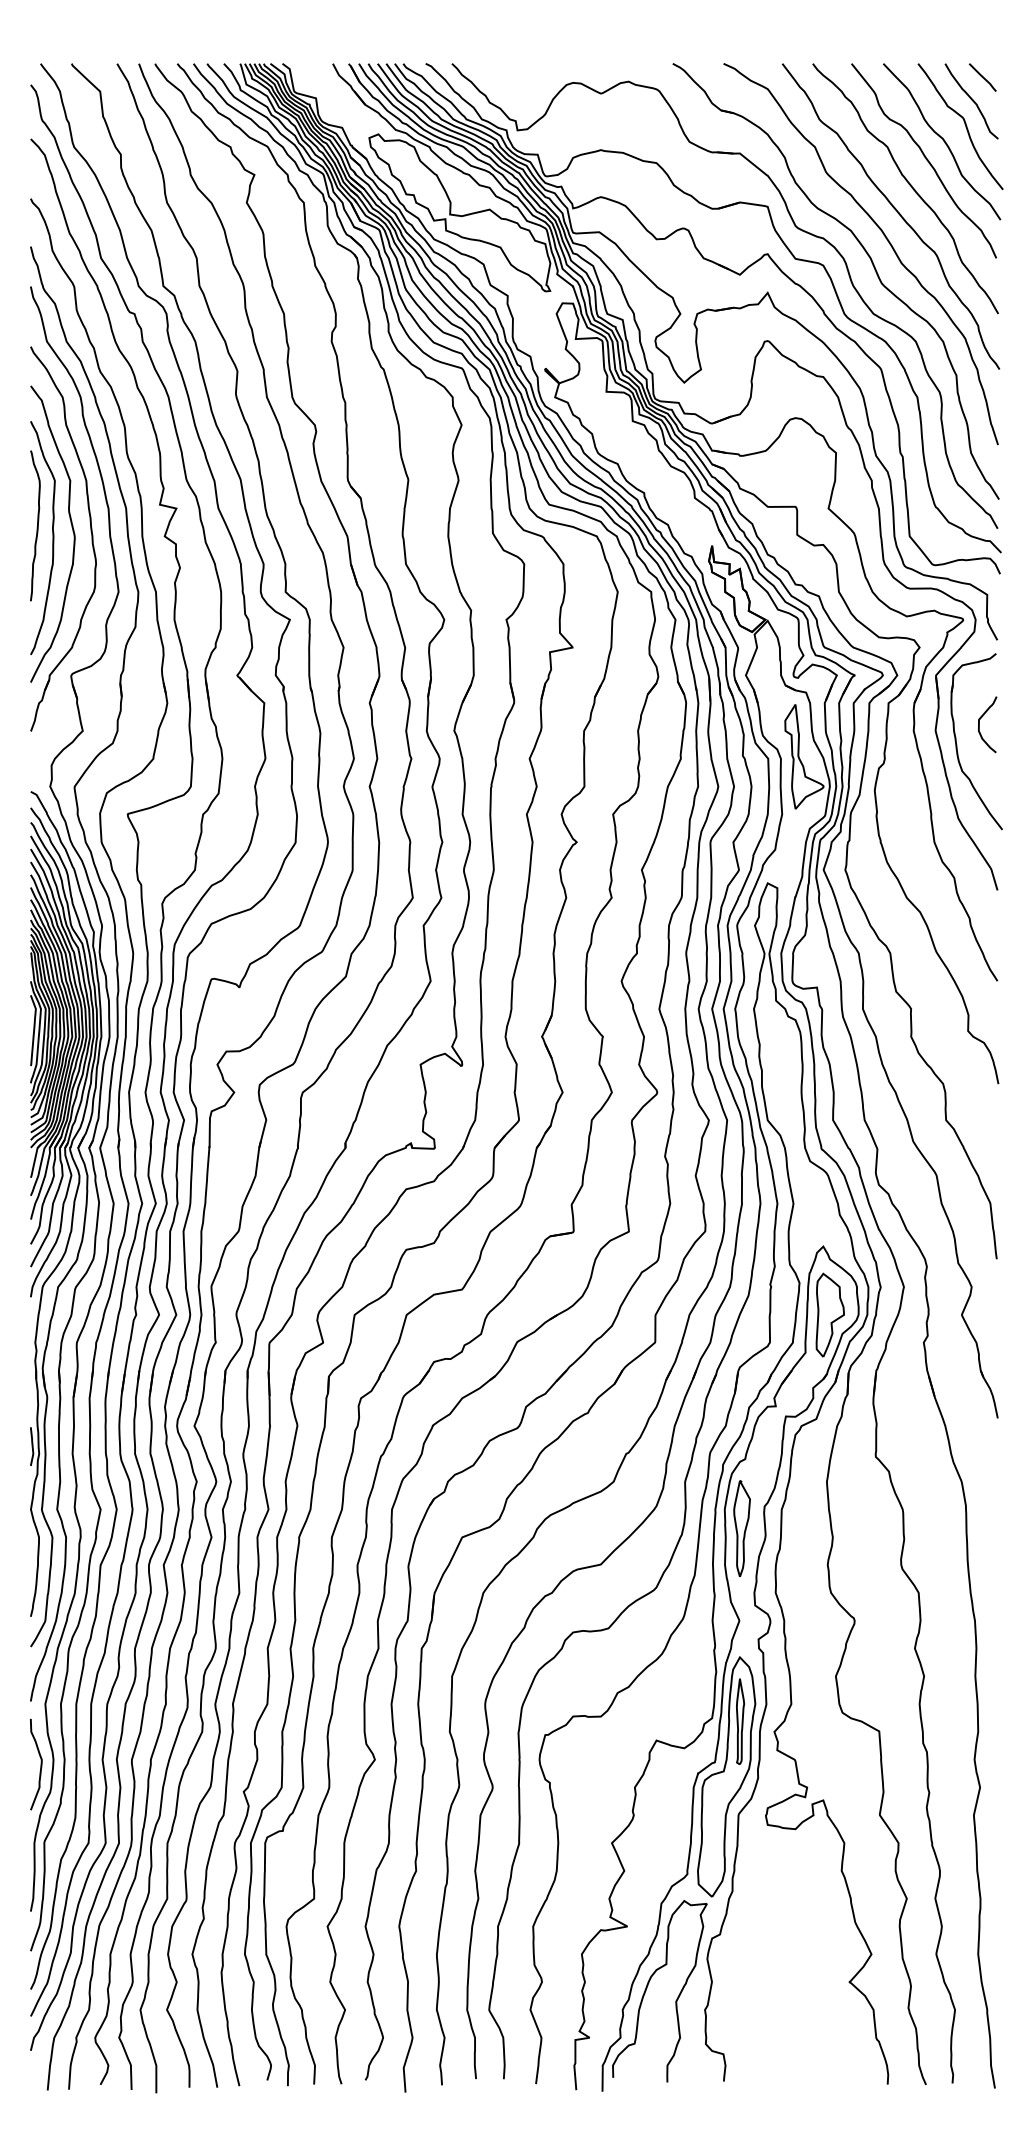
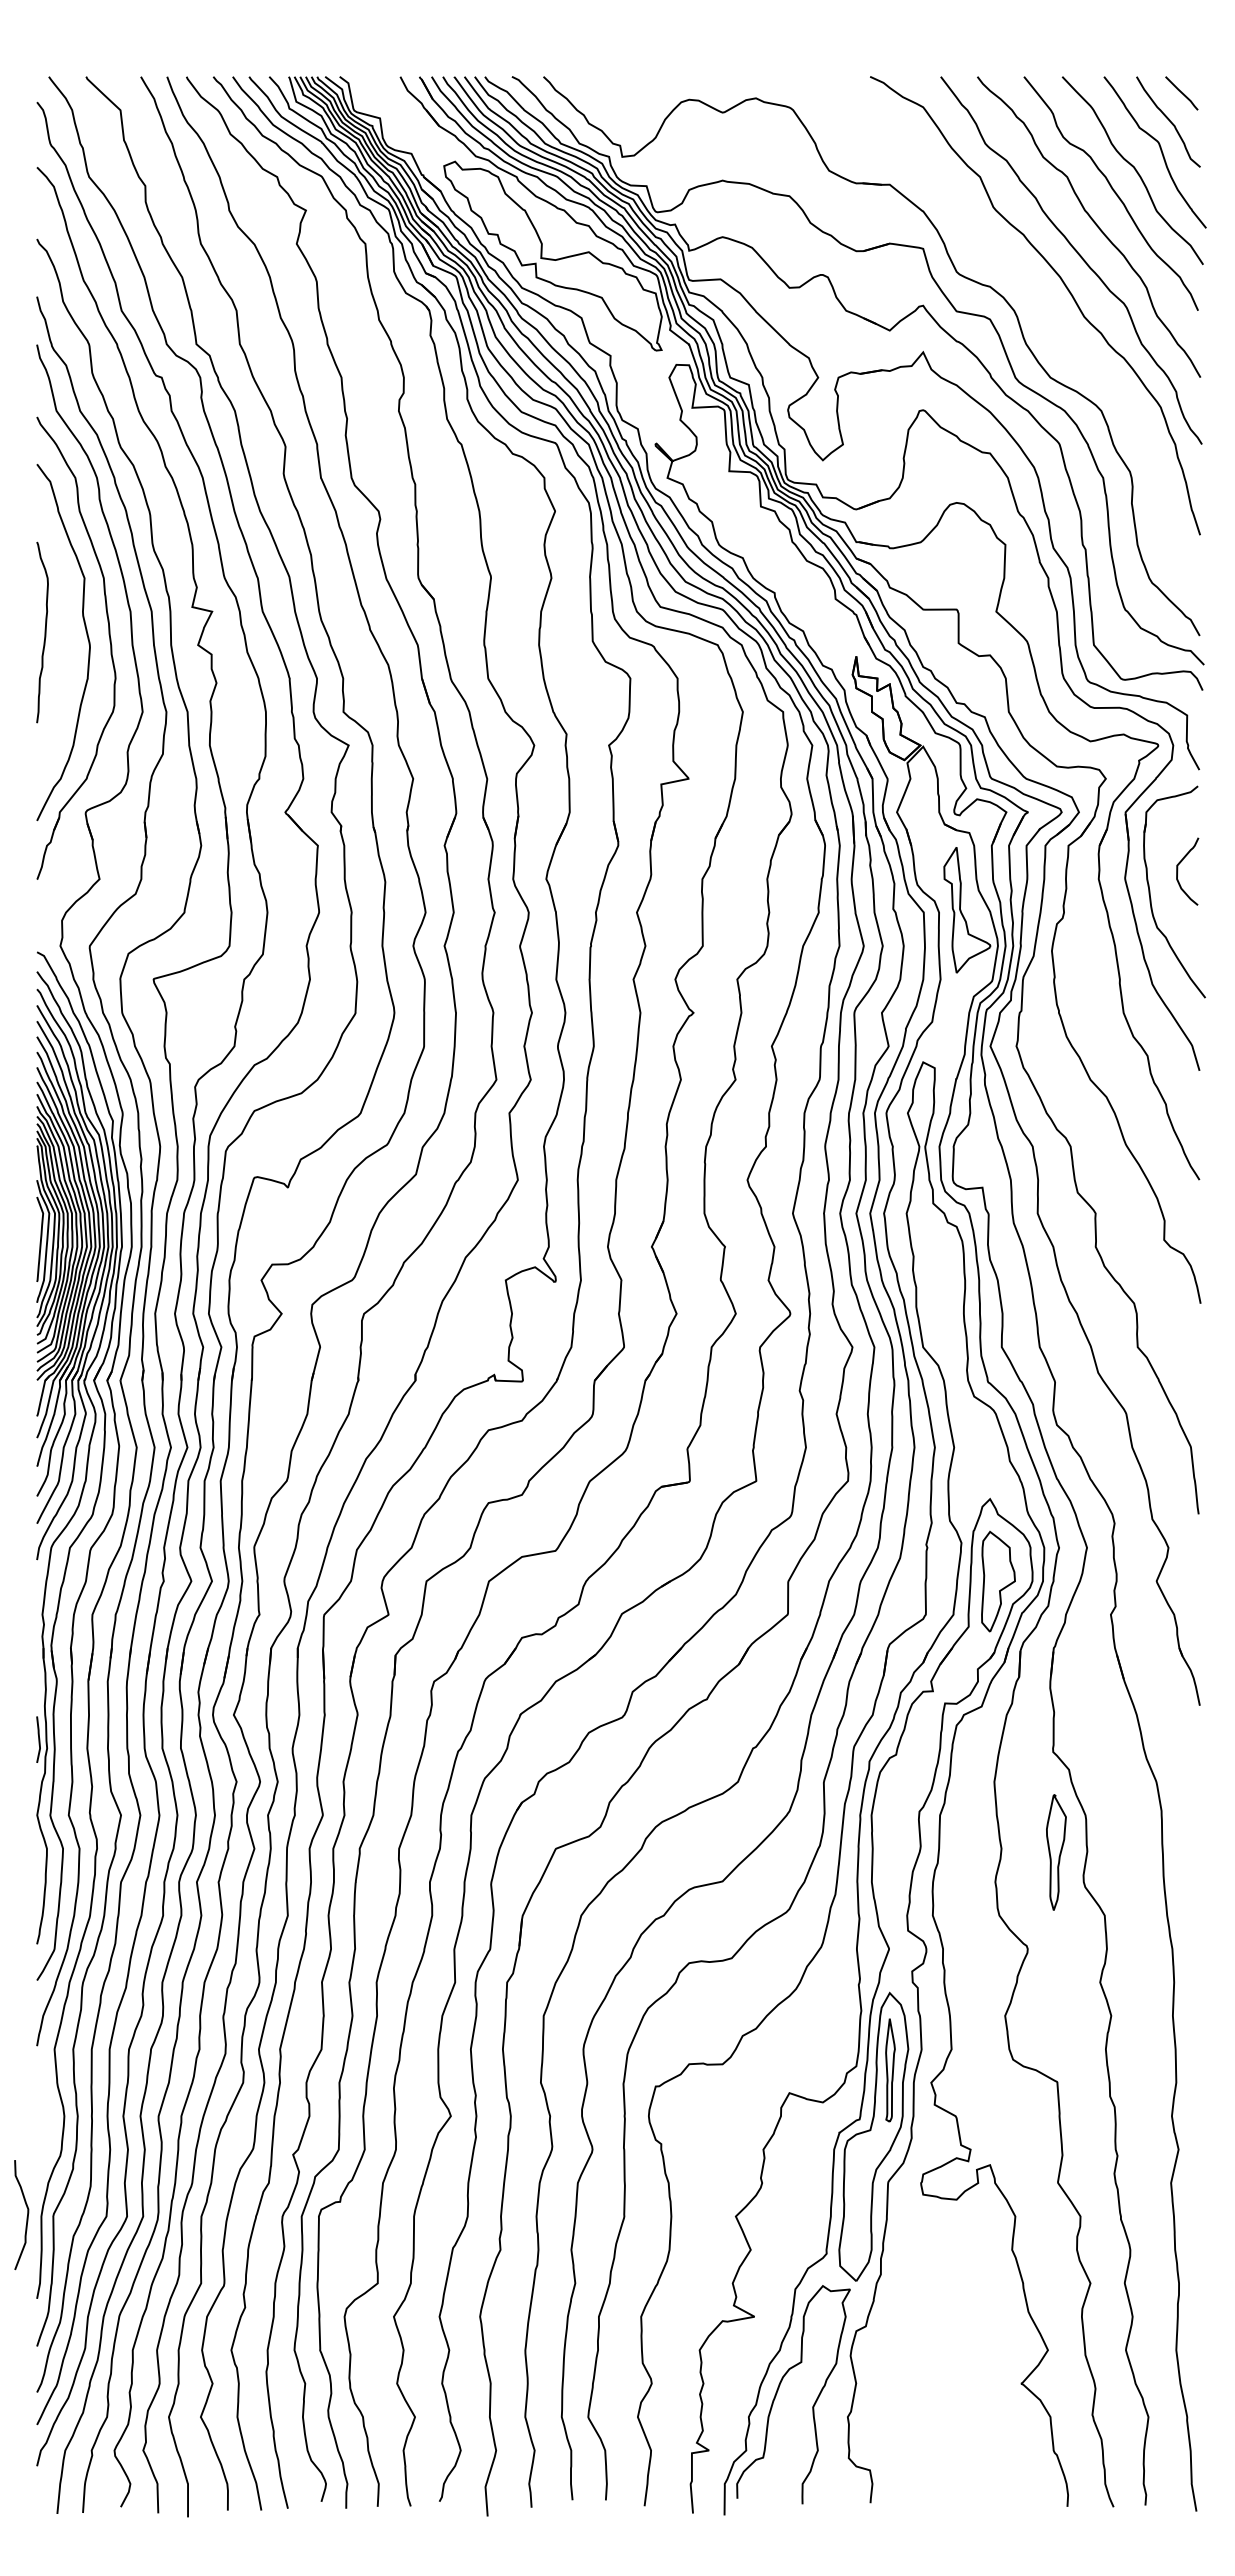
part: (871, 263) -> (1048, 317), removed
curve: (52, 537) -> (63, 646), removed
part: (742, 1528) -> (1056, 1852), moved
curve: (40, 1765) -> (26, 2216), moved

